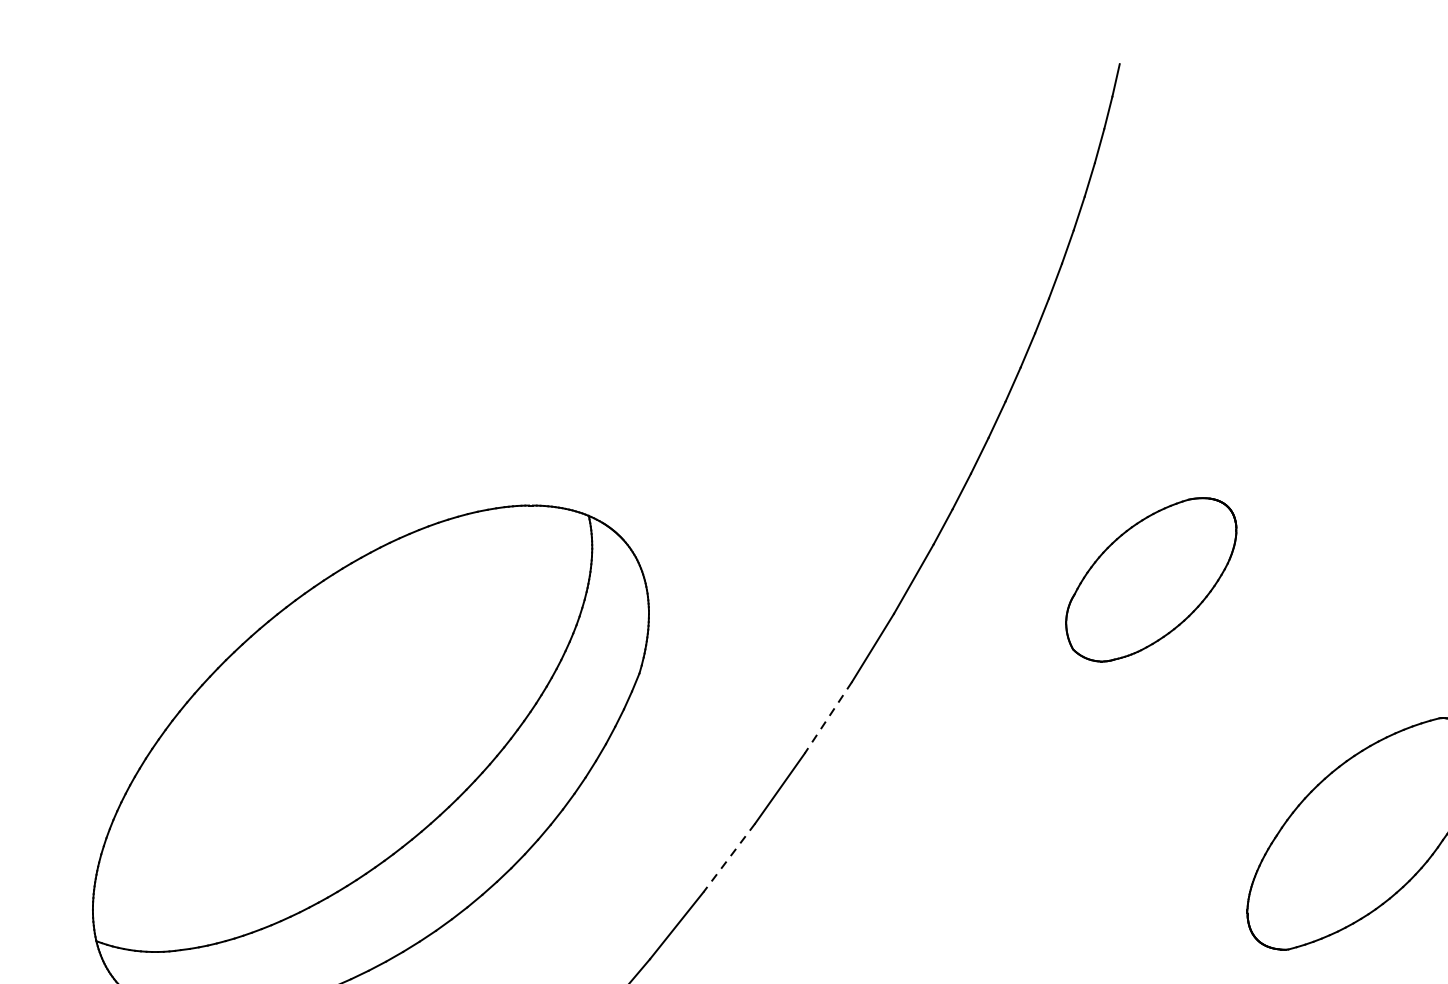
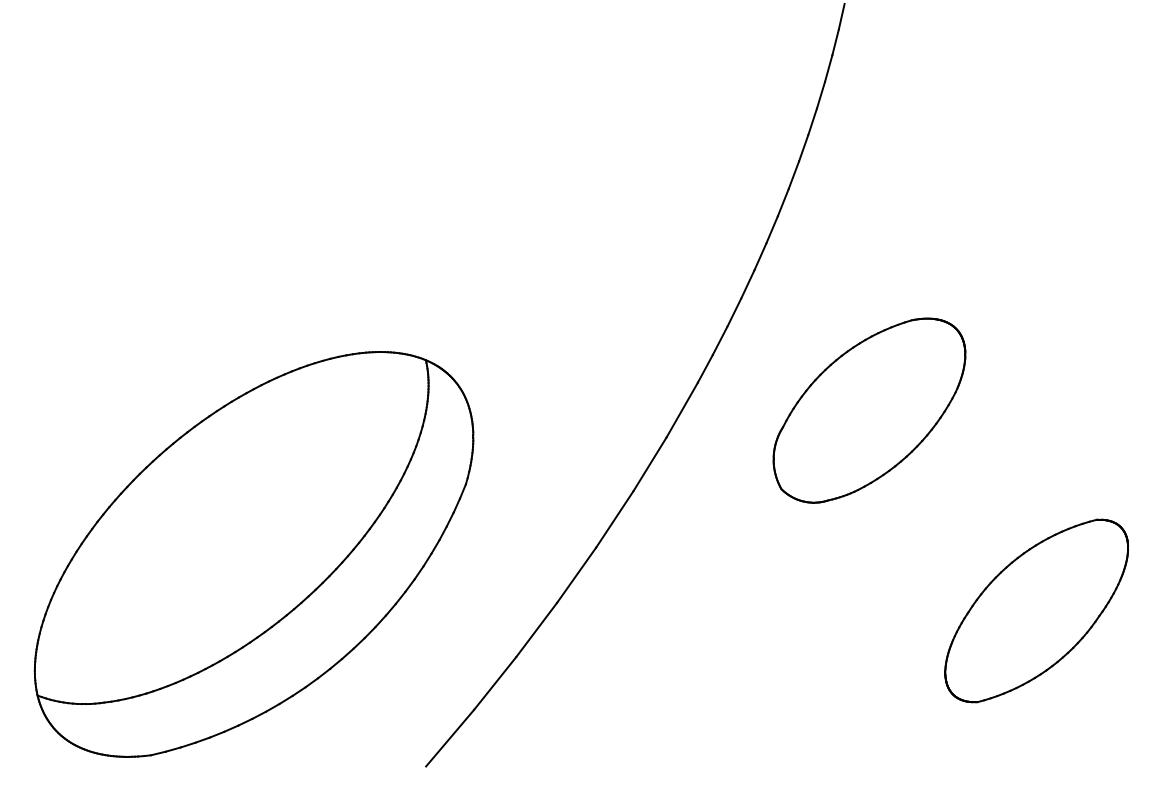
part: (1151, 579) -> (869, 410), size x1.43
line: (827, 717) -> (614, 519), dashed -> solid
line: (729, 857) -> (536, 629), dashed -> solid

